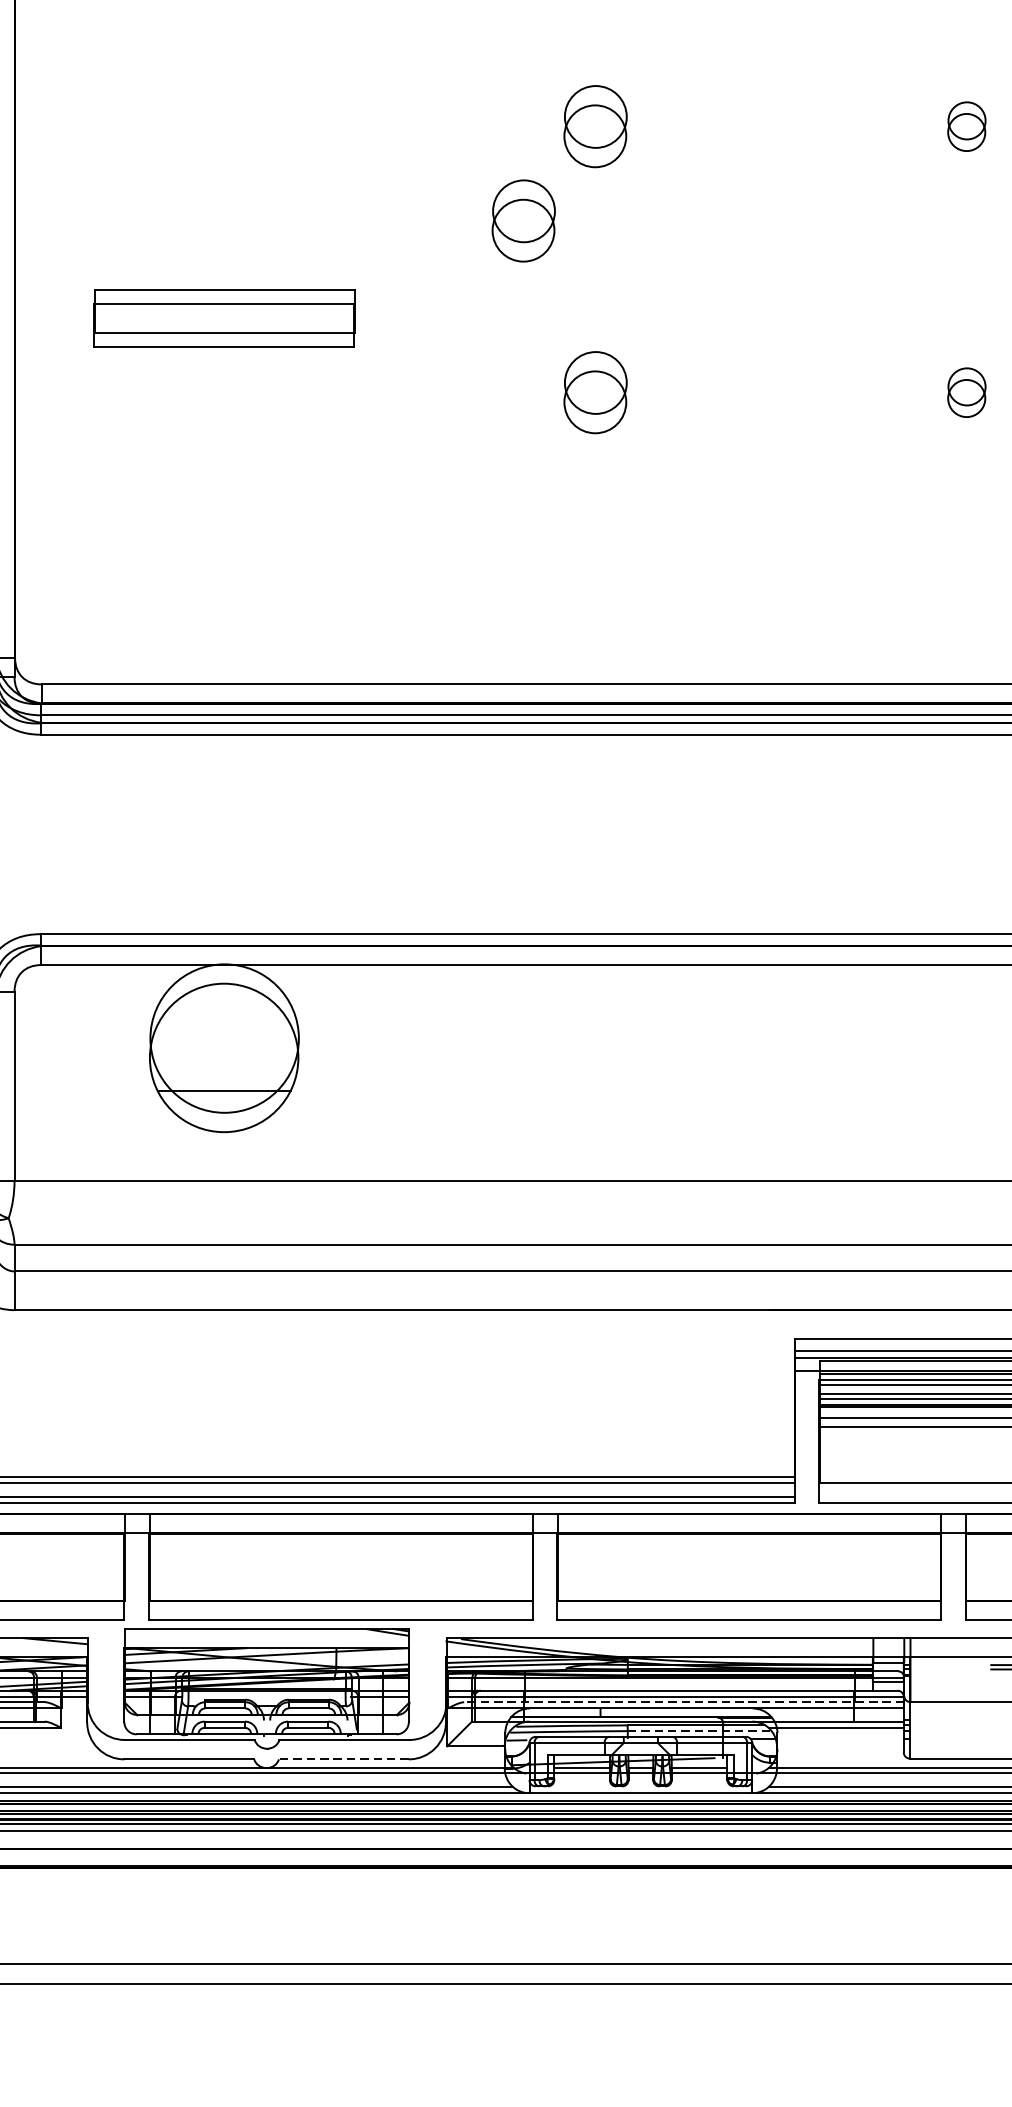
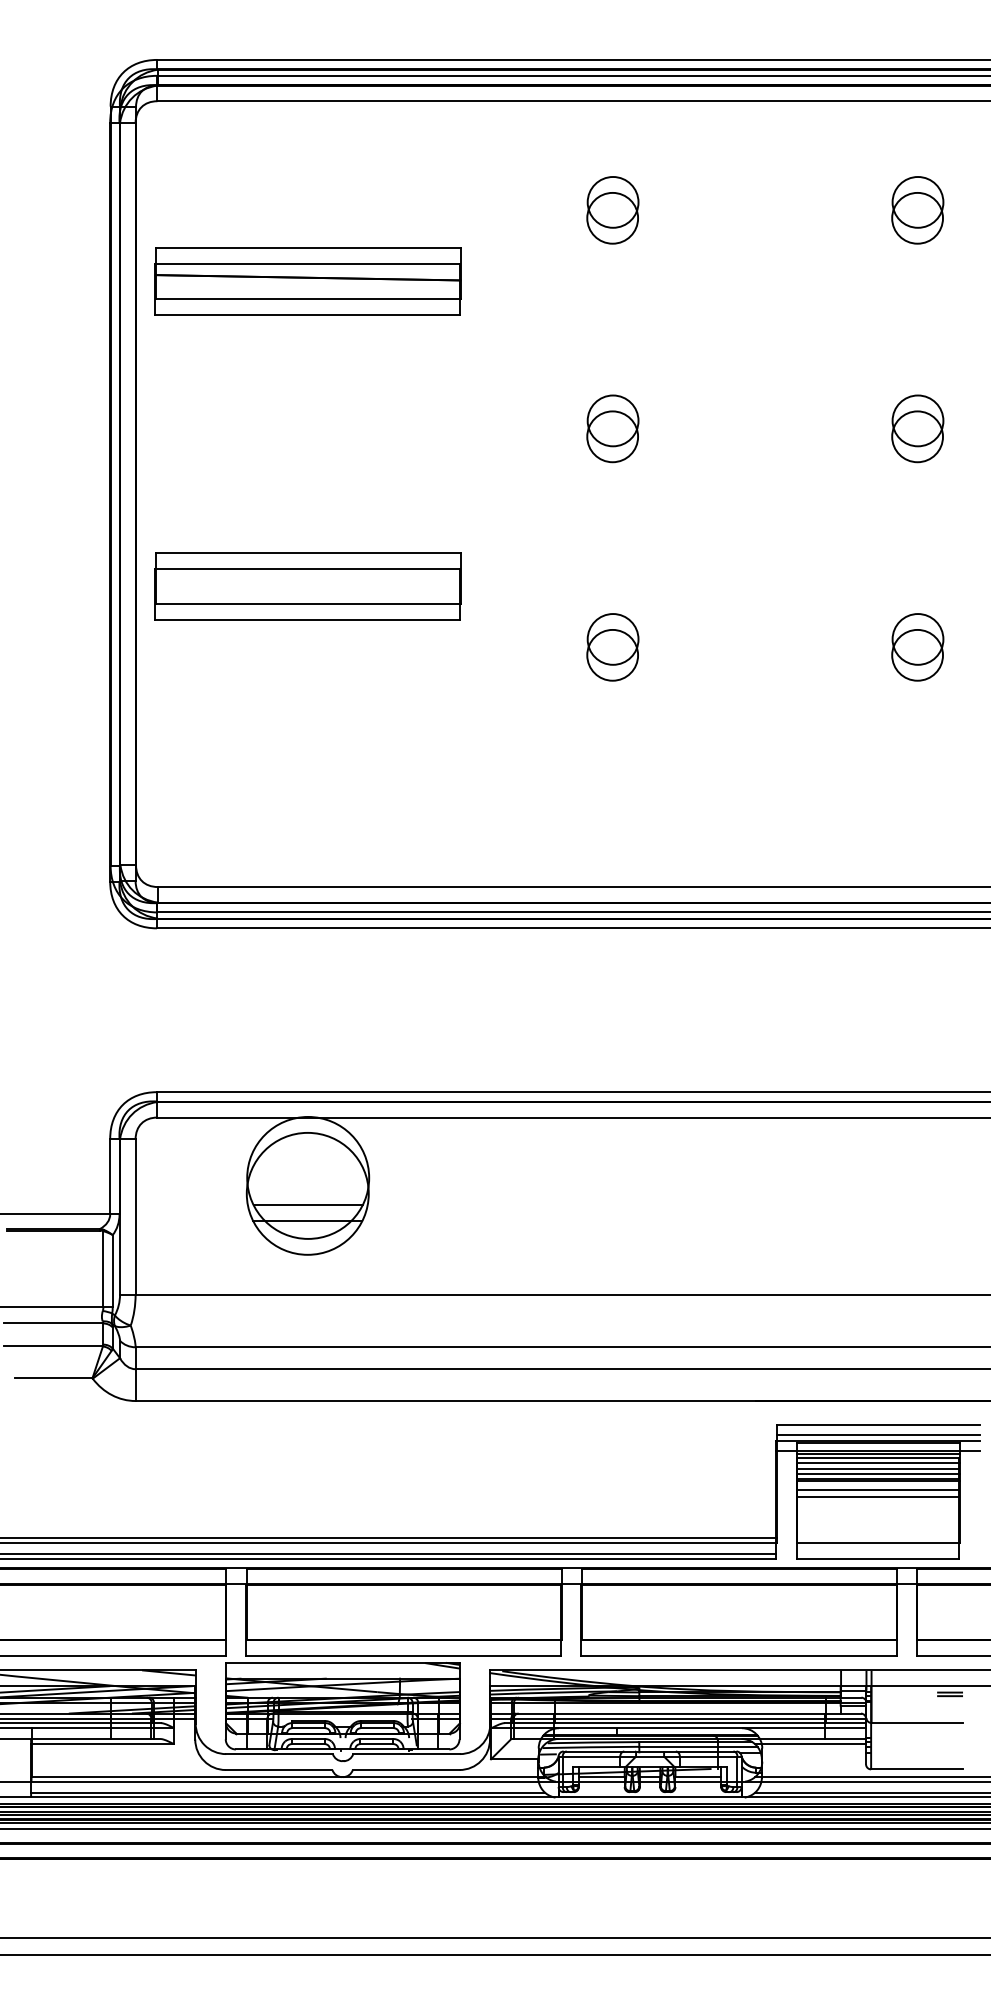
part: (966, 126) -> (917, 428), size x1.67
part: (523, 221) -> (553, 506), removed
part: (223, 318) -> (307, 586), size x1.43
part: (966, 392) -> (917, 647), size x1.67
line: (223, 1072) -> (307, 1205), added
line: (683, 1702) -> (685, 1723), dashed -> solid
line: (699, 1730) -> (698, 1746), dashed -> solid
line: (343, 1759) -> (405, 1770), dashed -> solid

